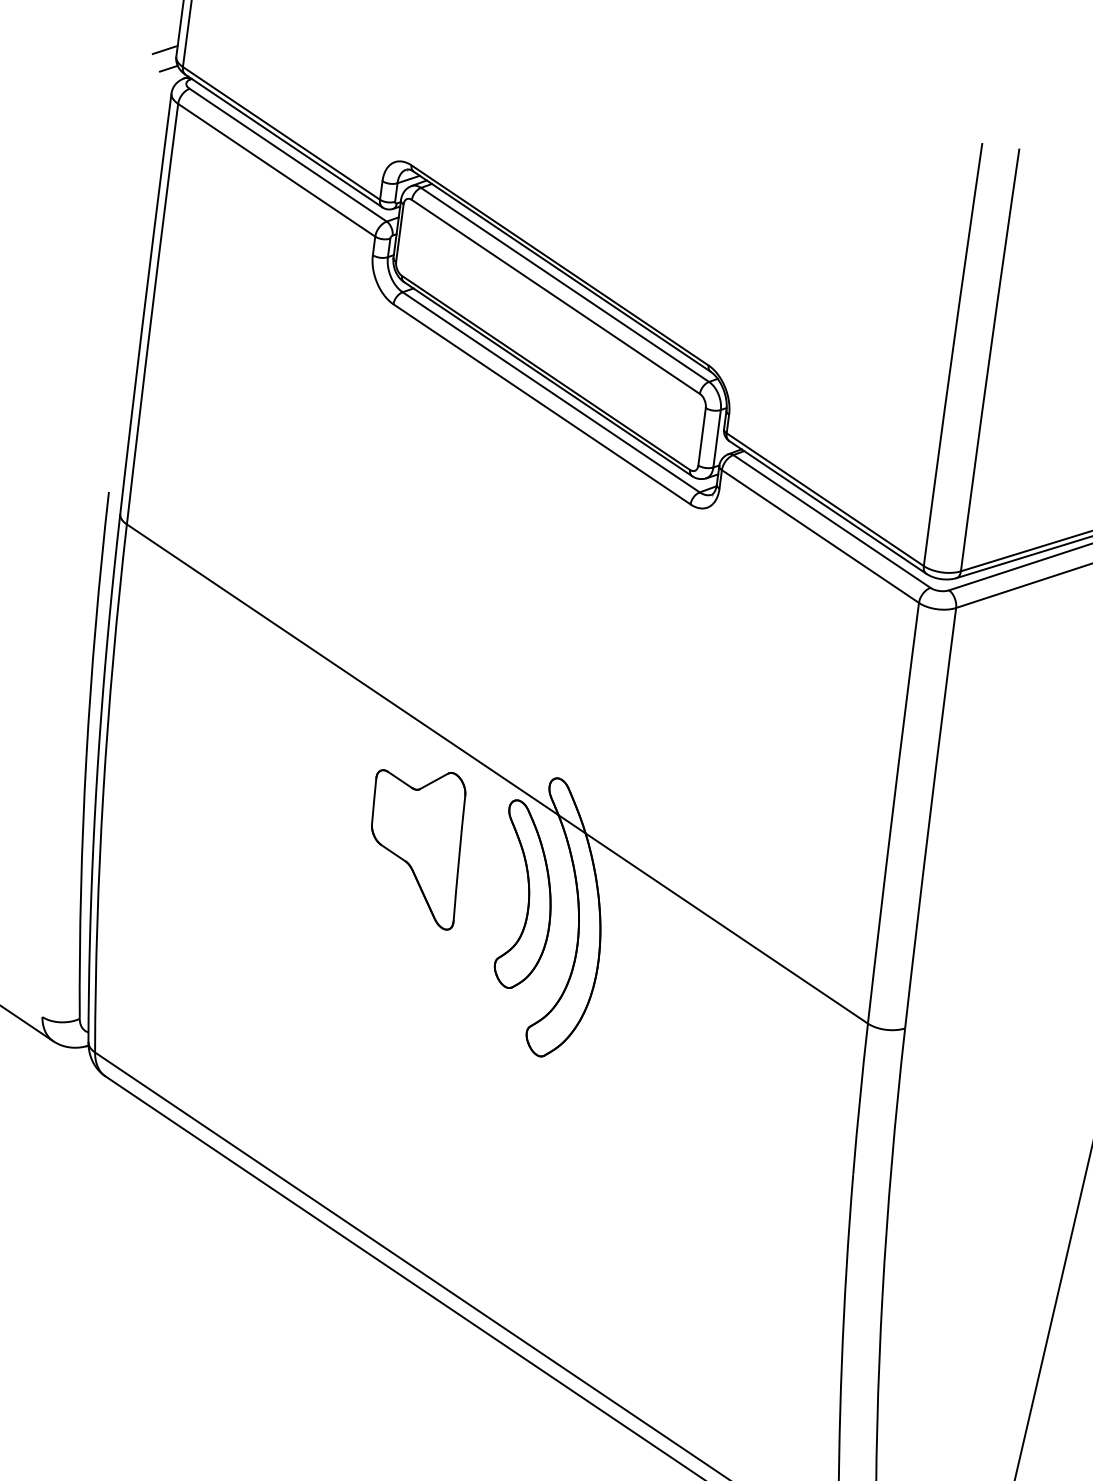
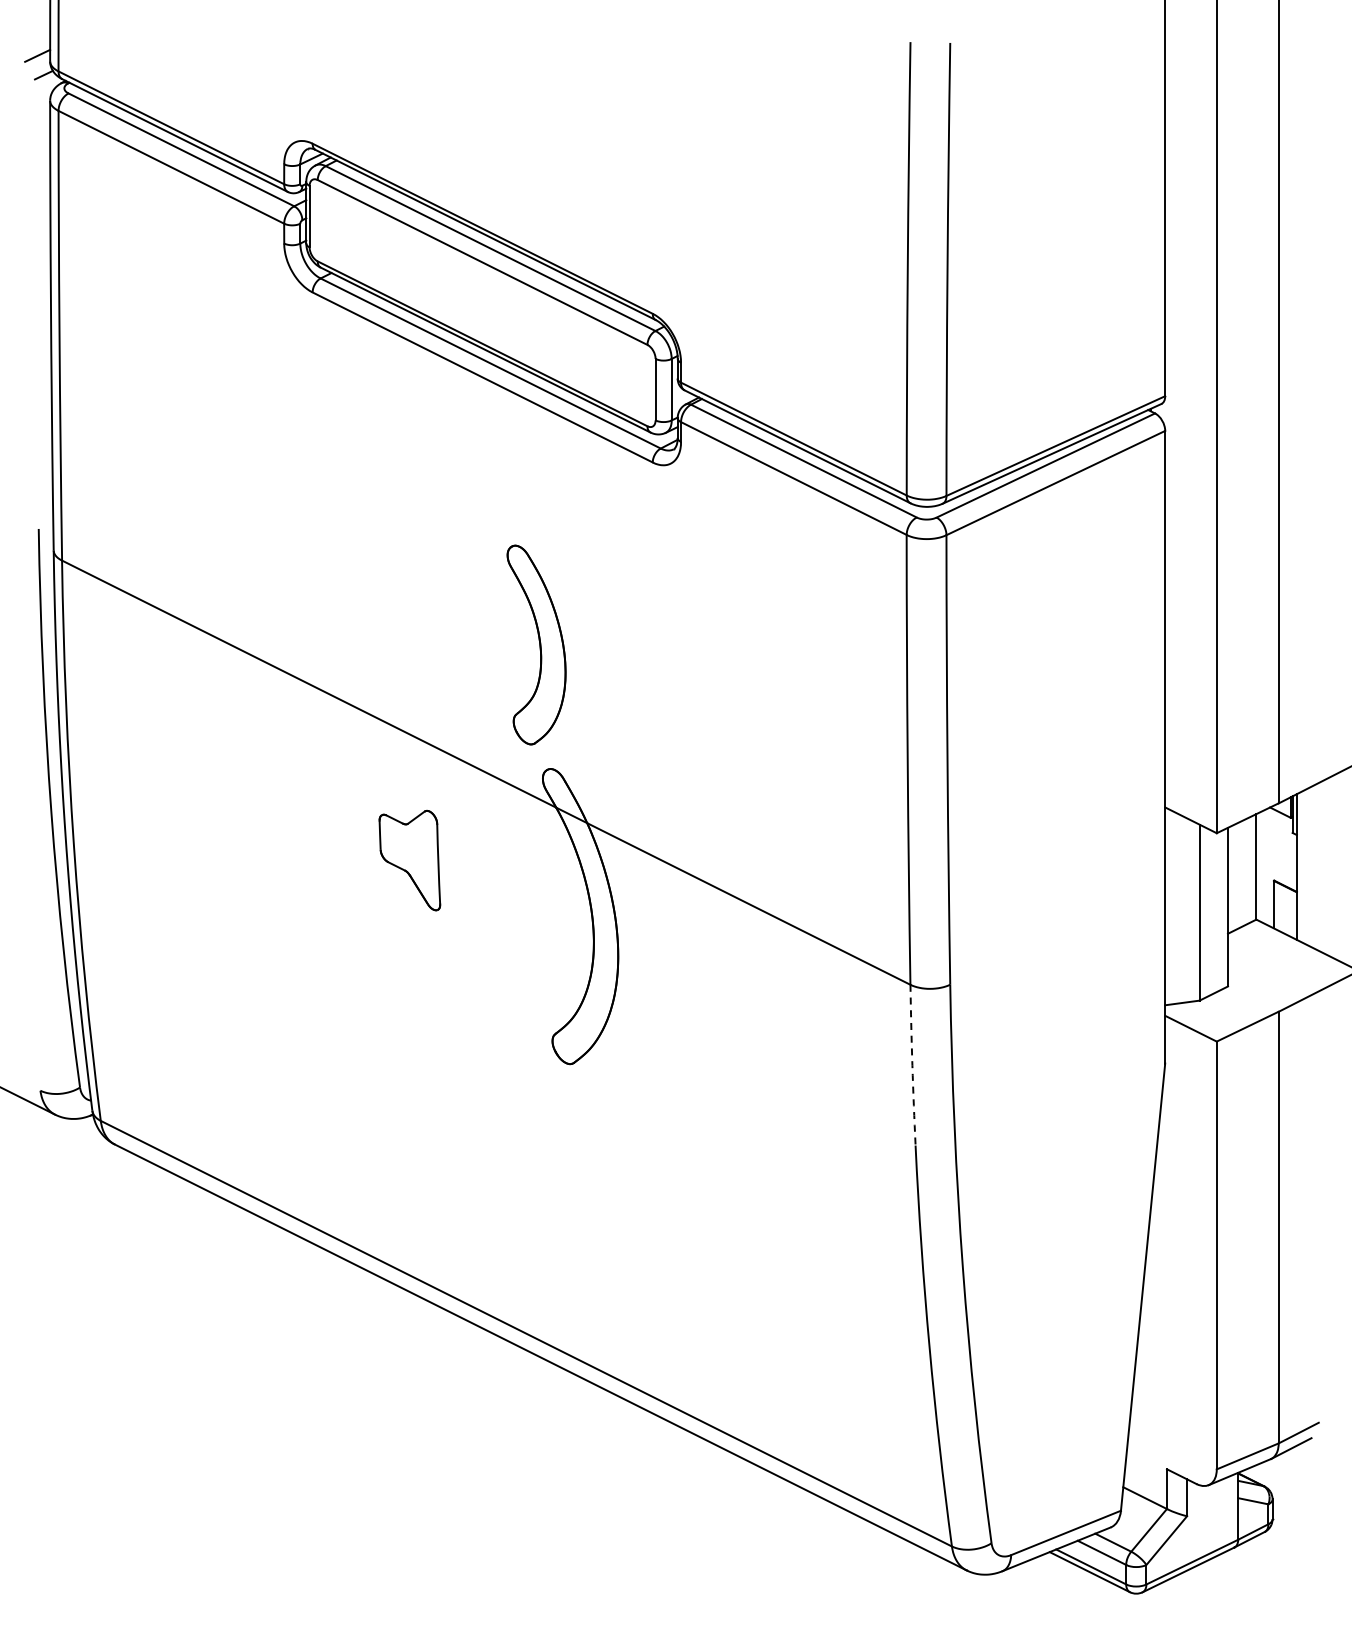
part: (415, 846) -> (409, 860), size x0.6
part: (525, 895) -> (536, 644), moved
arc: (860, 1099) -> (912, 1065), solid -> dashed

